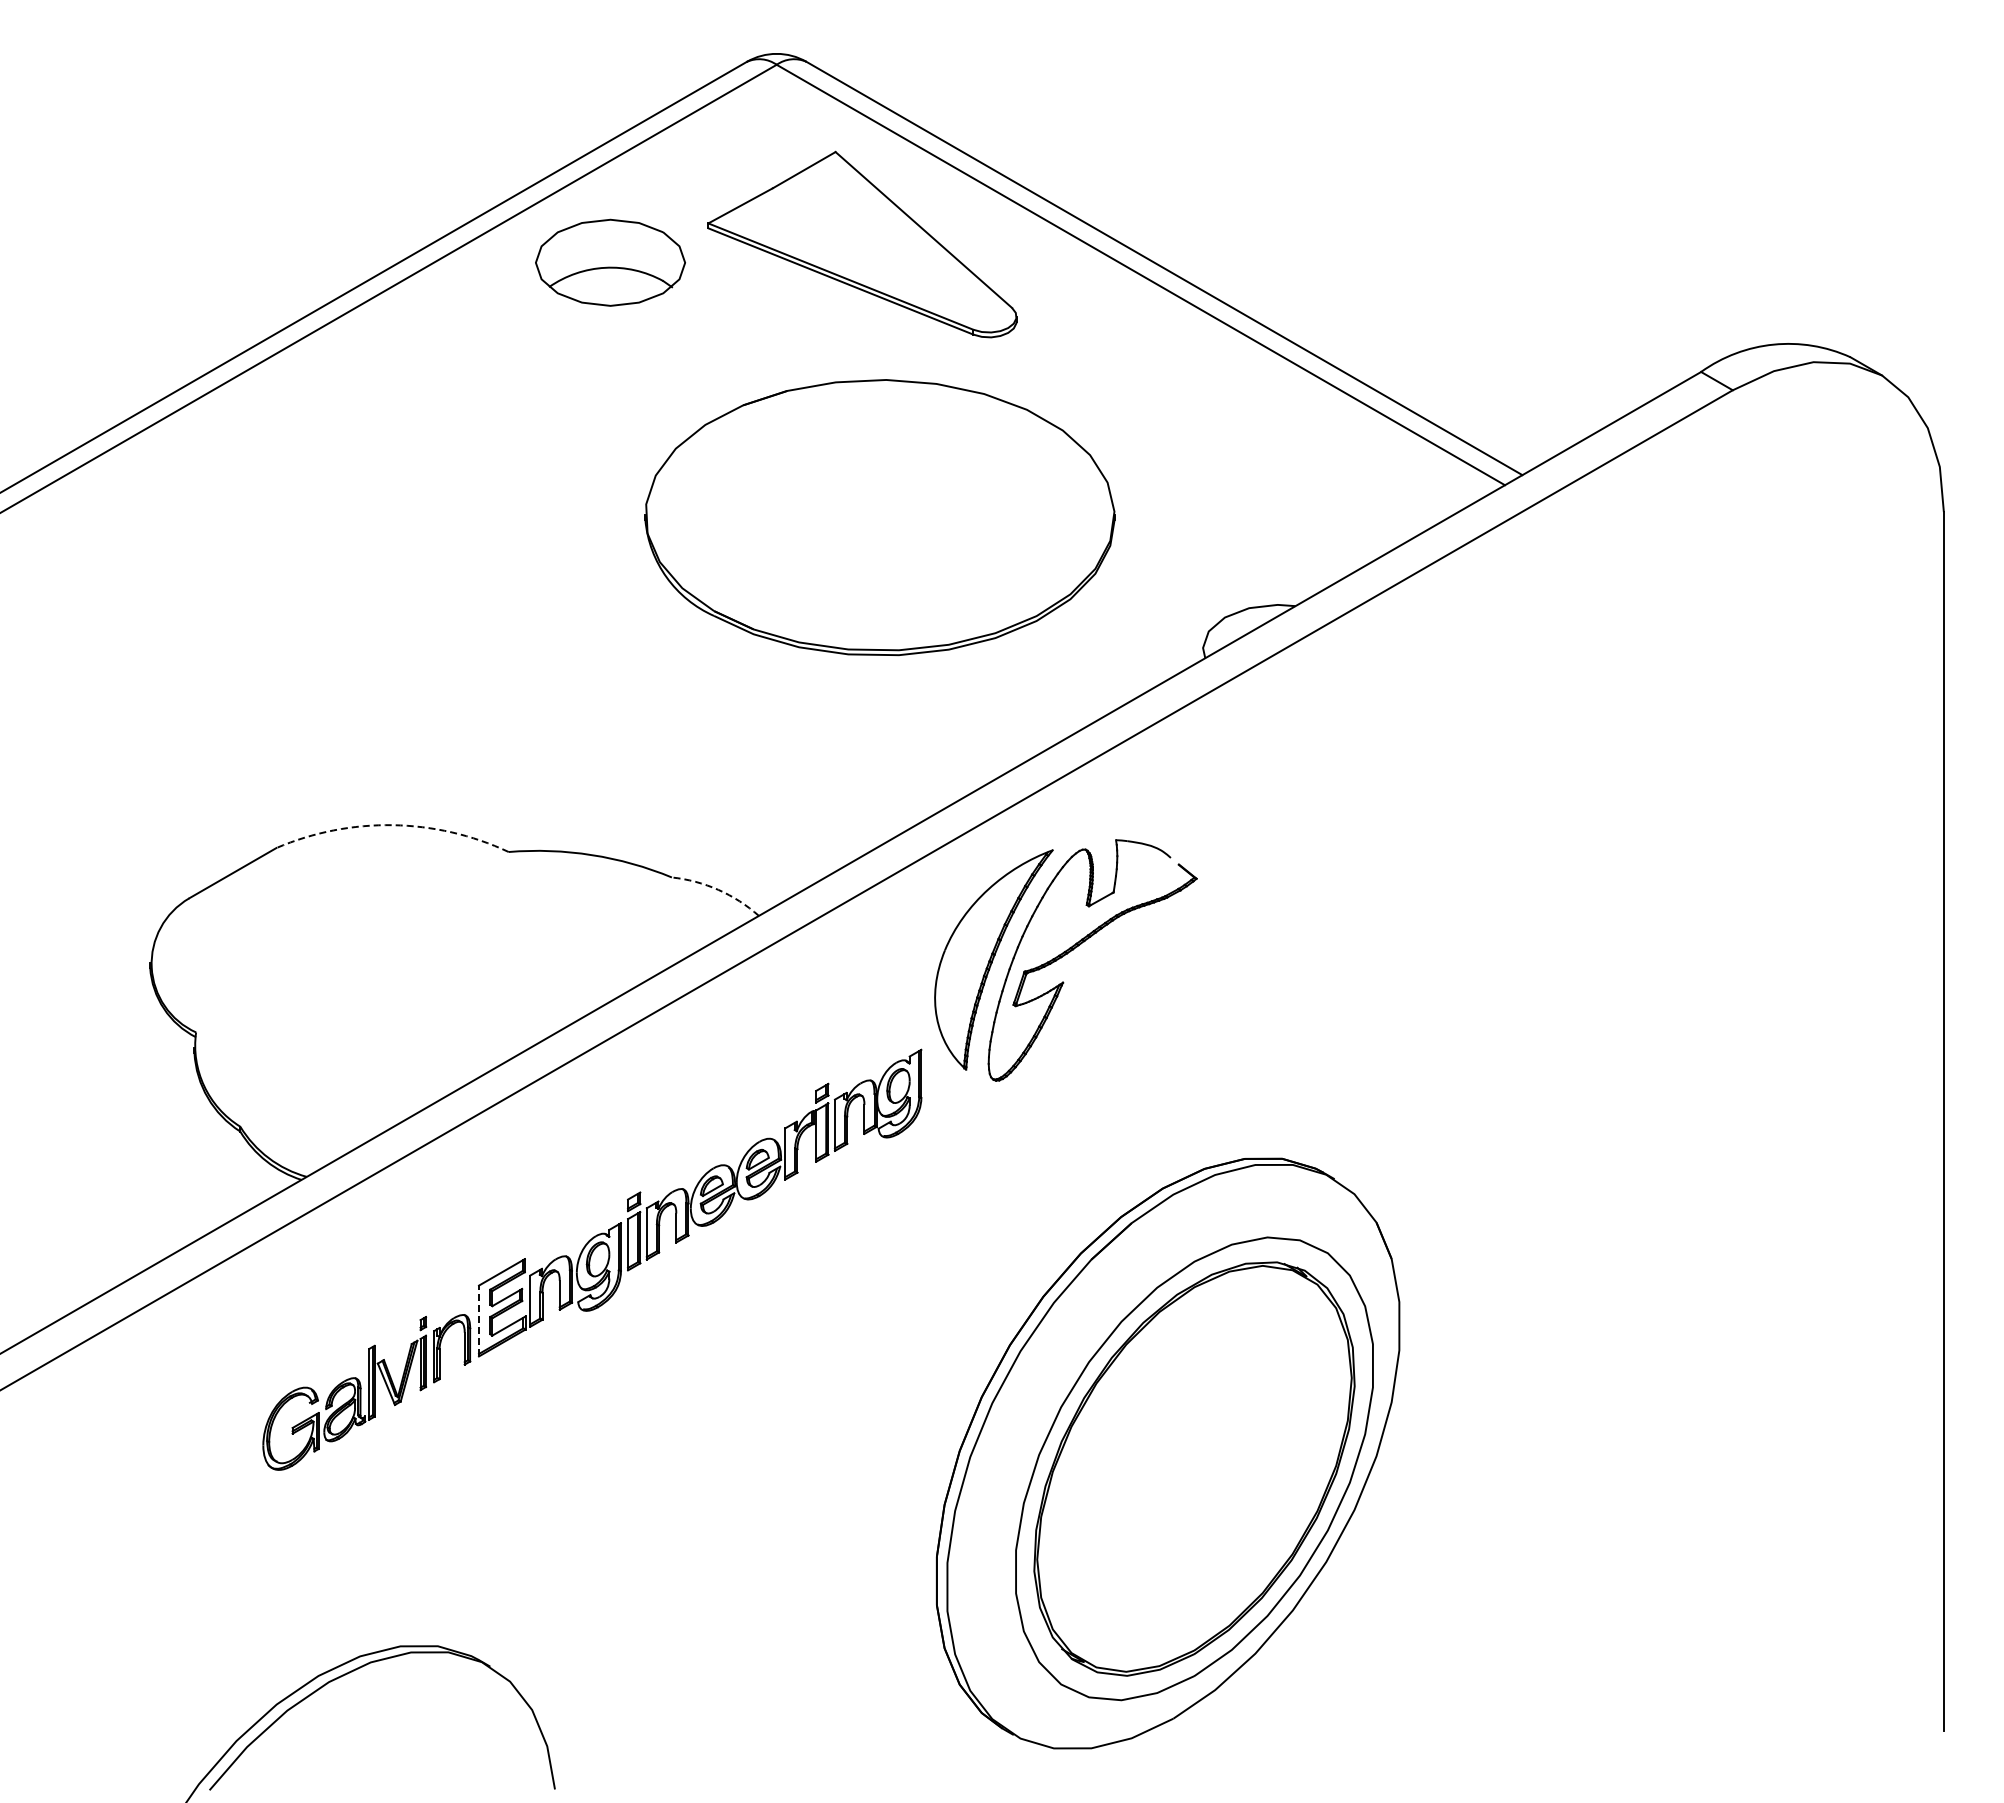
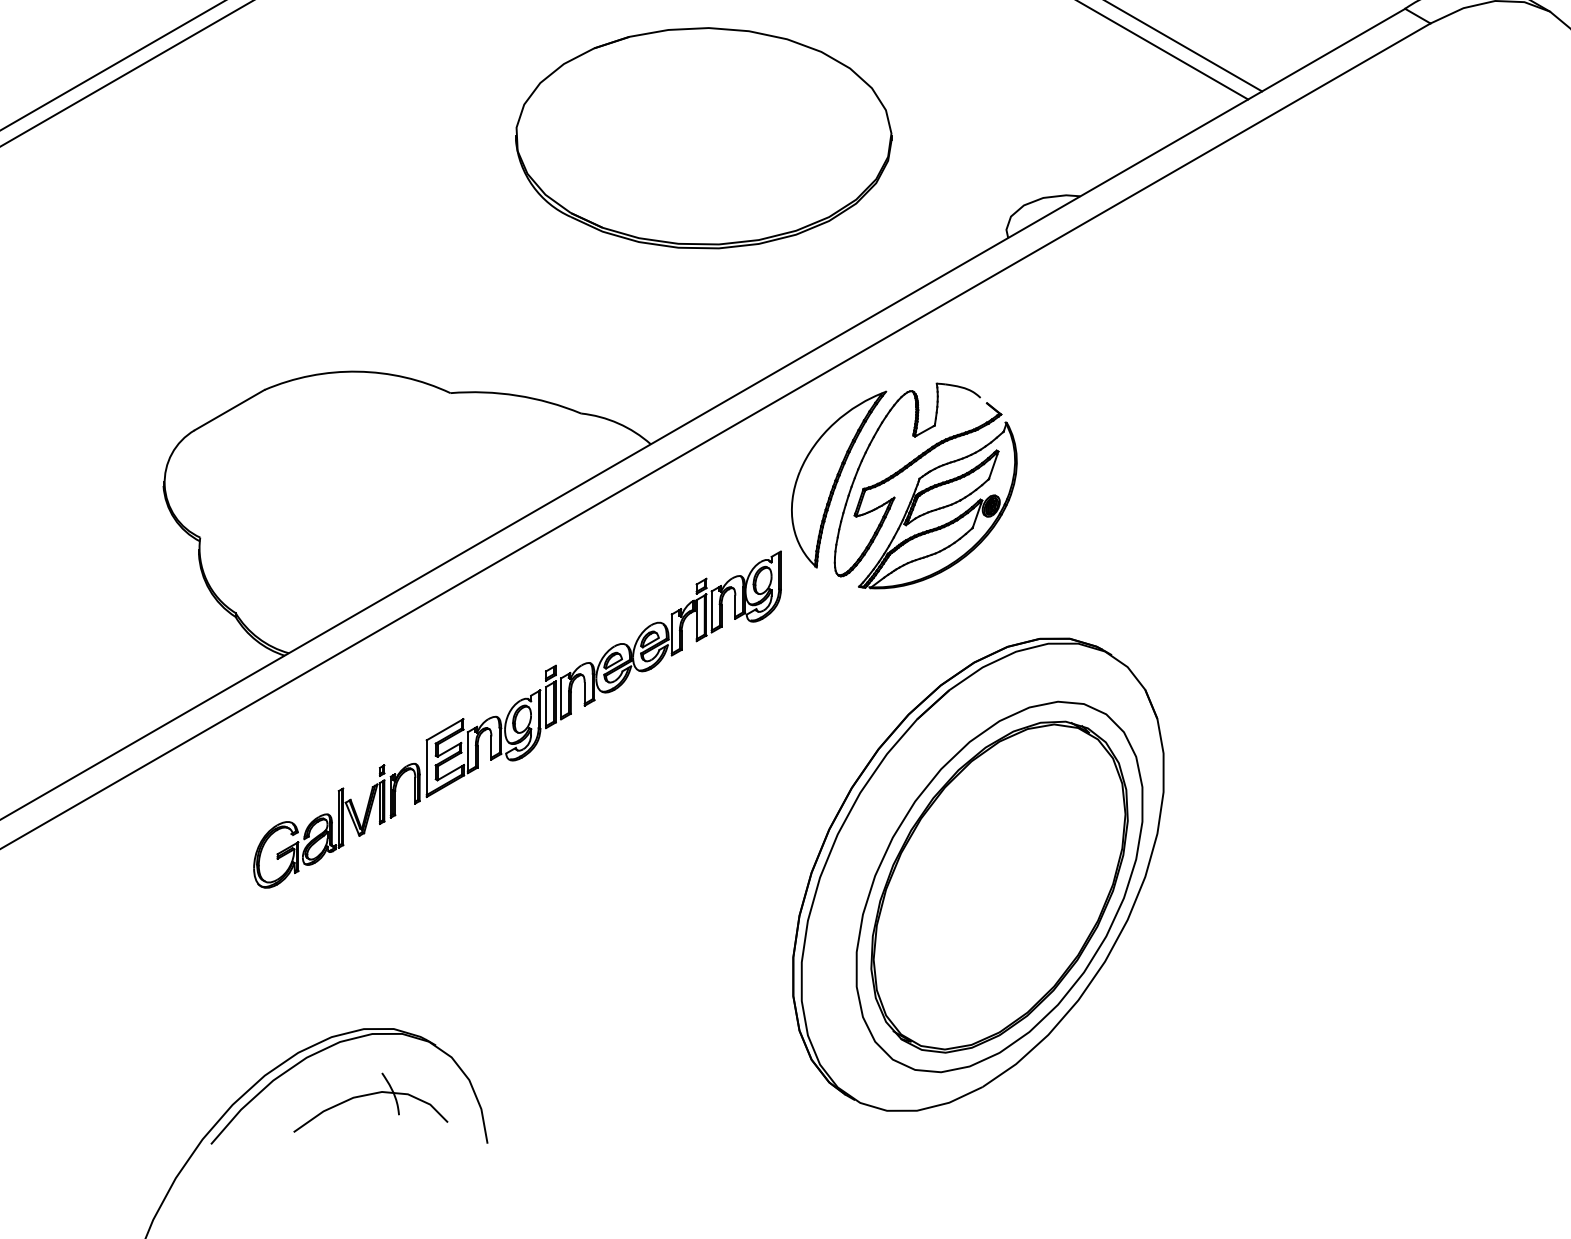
part: (879, 517) -> (703, 138), moved
arc: (393, 825) -> (358, 371), dashed -> solid
arc: (718, 889) -> (618, 423), dashed -> solid
part: (1116, 991) -> (937, 504), added
line: (478, 1320) -> (426, 768), dashed -> solid
part: (406, 1729) -> (368, 1095), added

